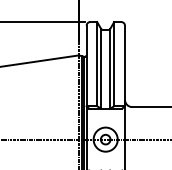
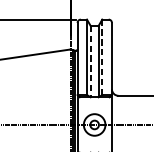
line: (114, 64) -> (102, 57), solid -> dashed
line: (101, 68) -> (90, 61), solid -> dashed

